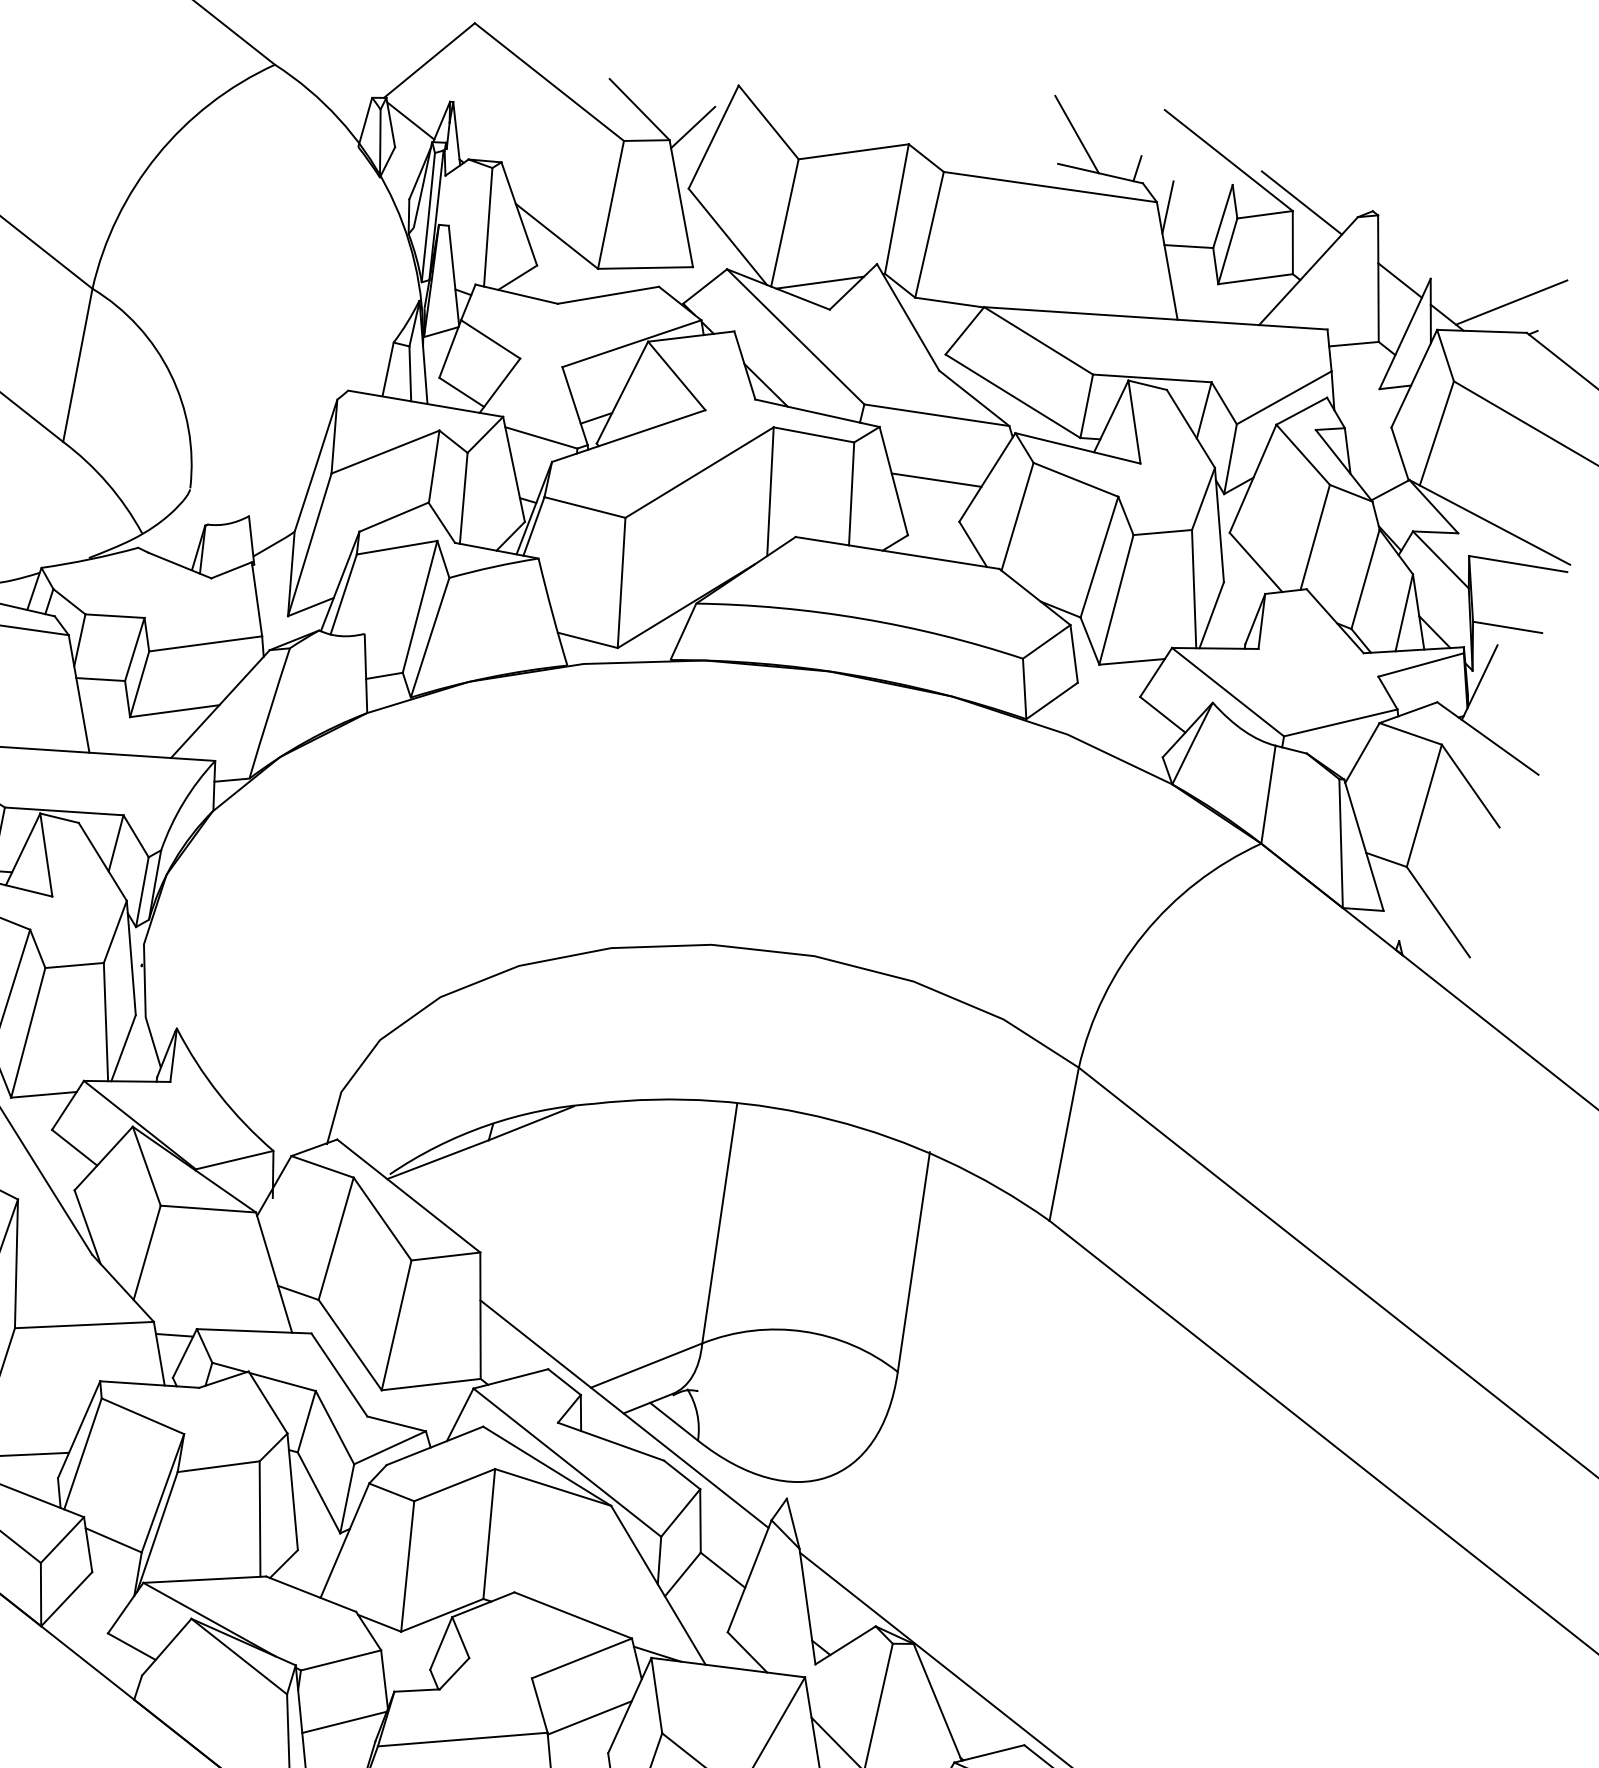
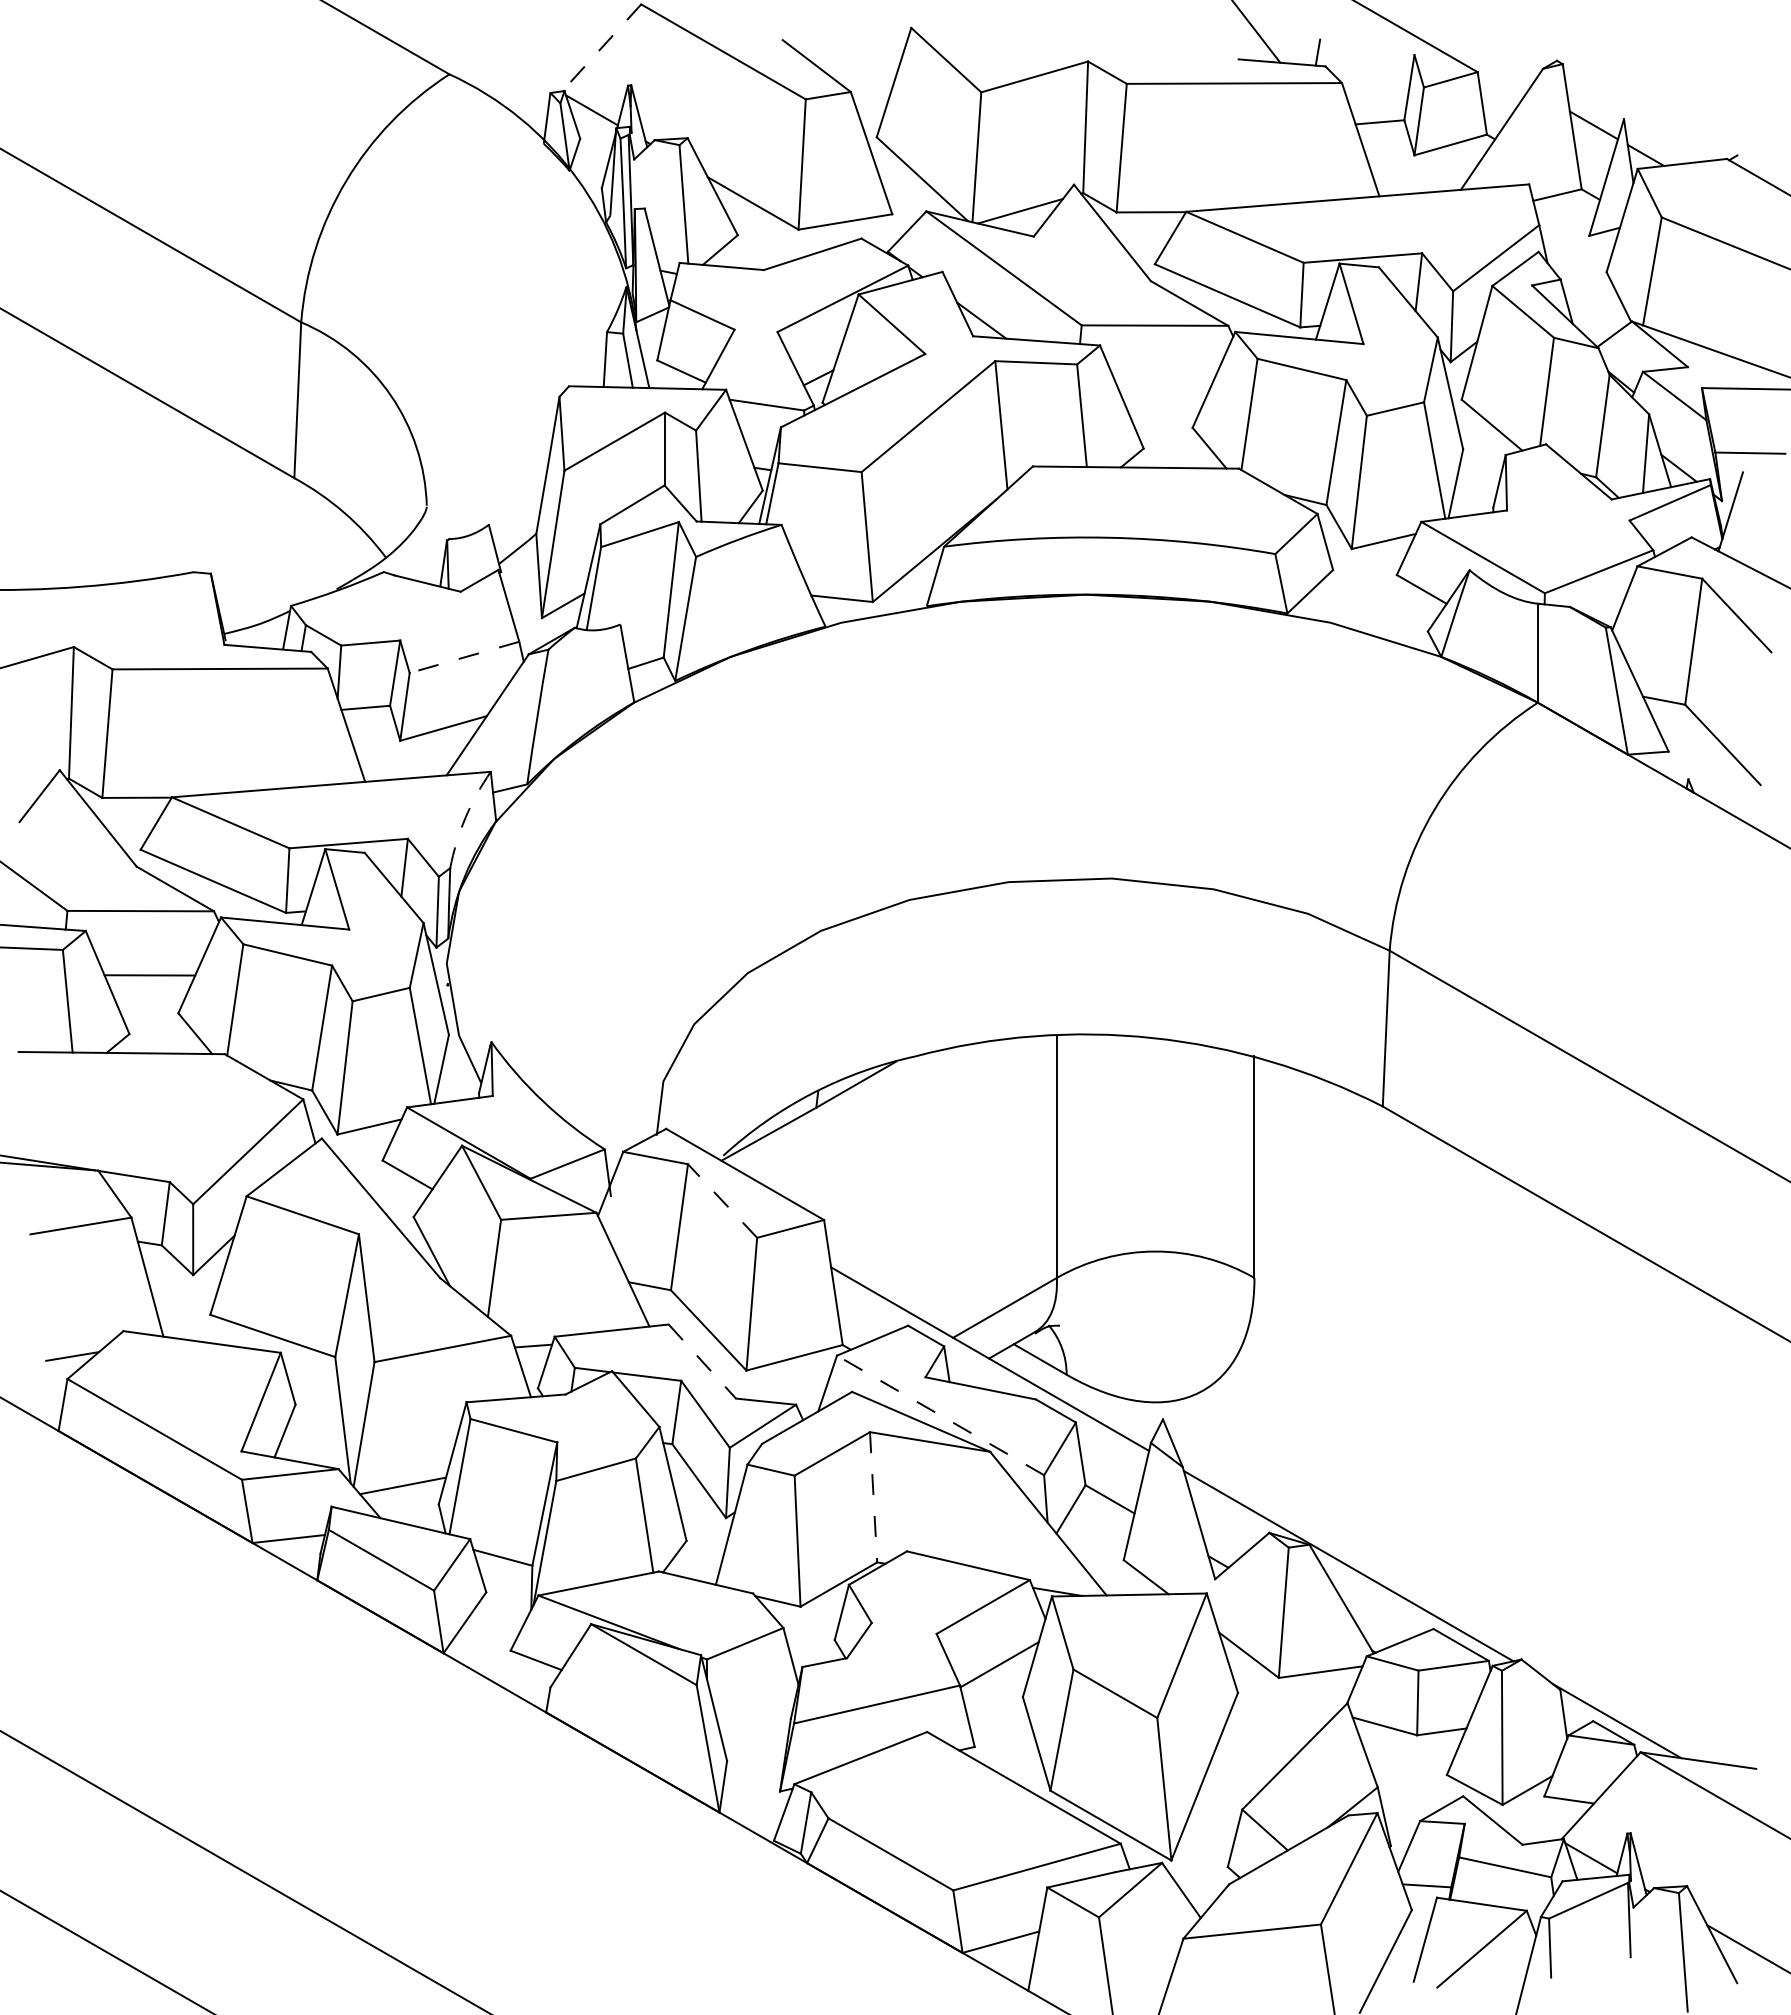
line: (429, 60) -> (601, 47), solid -> dashed
line: (693, 126) -> (872, 75), removed
line: (1301, 202) -> (1485, 62), removed
line: (1167, 207) -> (1353, 86), removed
line: (1511, 302) -> (1707, 131), removed
line: (936, 479) -> (1163, 389), removed
line: (205, 643) -> (464, 657), solid -> dashed
arc: (183, 802) -> (465, 817), solid -> dashed
line: (382, 1218) -> (722, 1200), solid -> dashed
line: (339, 1374) -> (702, 1361), solid -> dashed
line: (567, 1462) -> (940, 1415), solid -> dashed
line: (489, 1534) -> (873, 1497), solid -> dashed
line: (344, 1722) -> (757, 1704), removed

